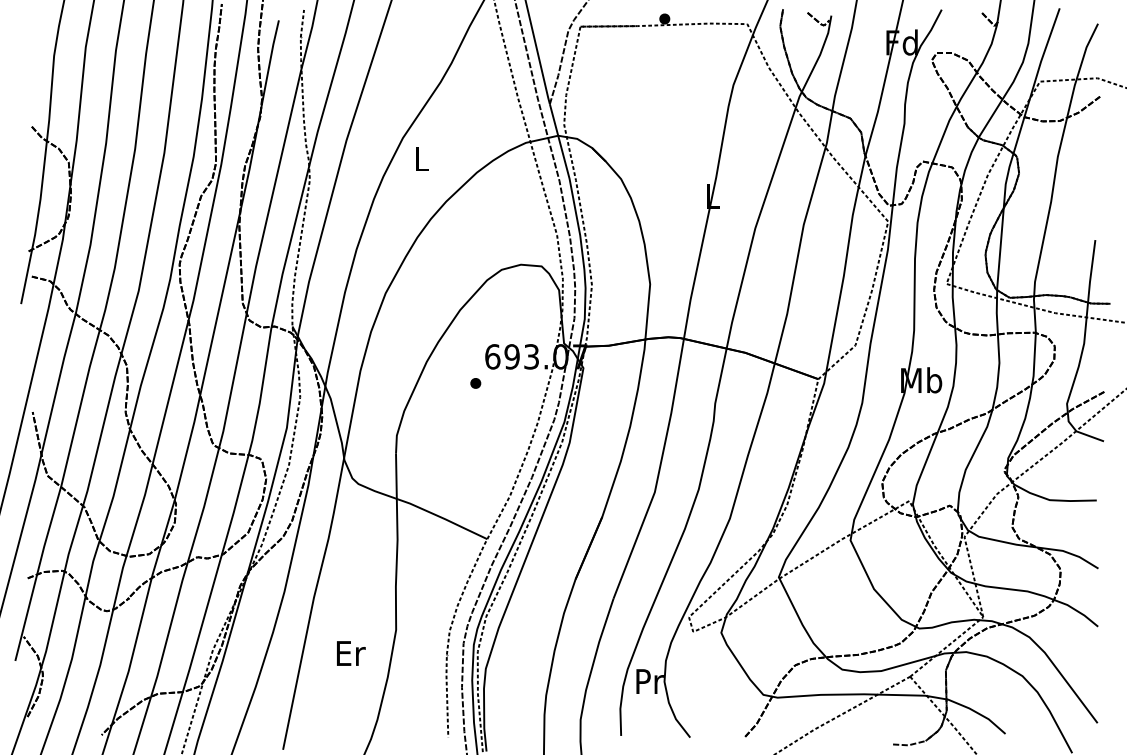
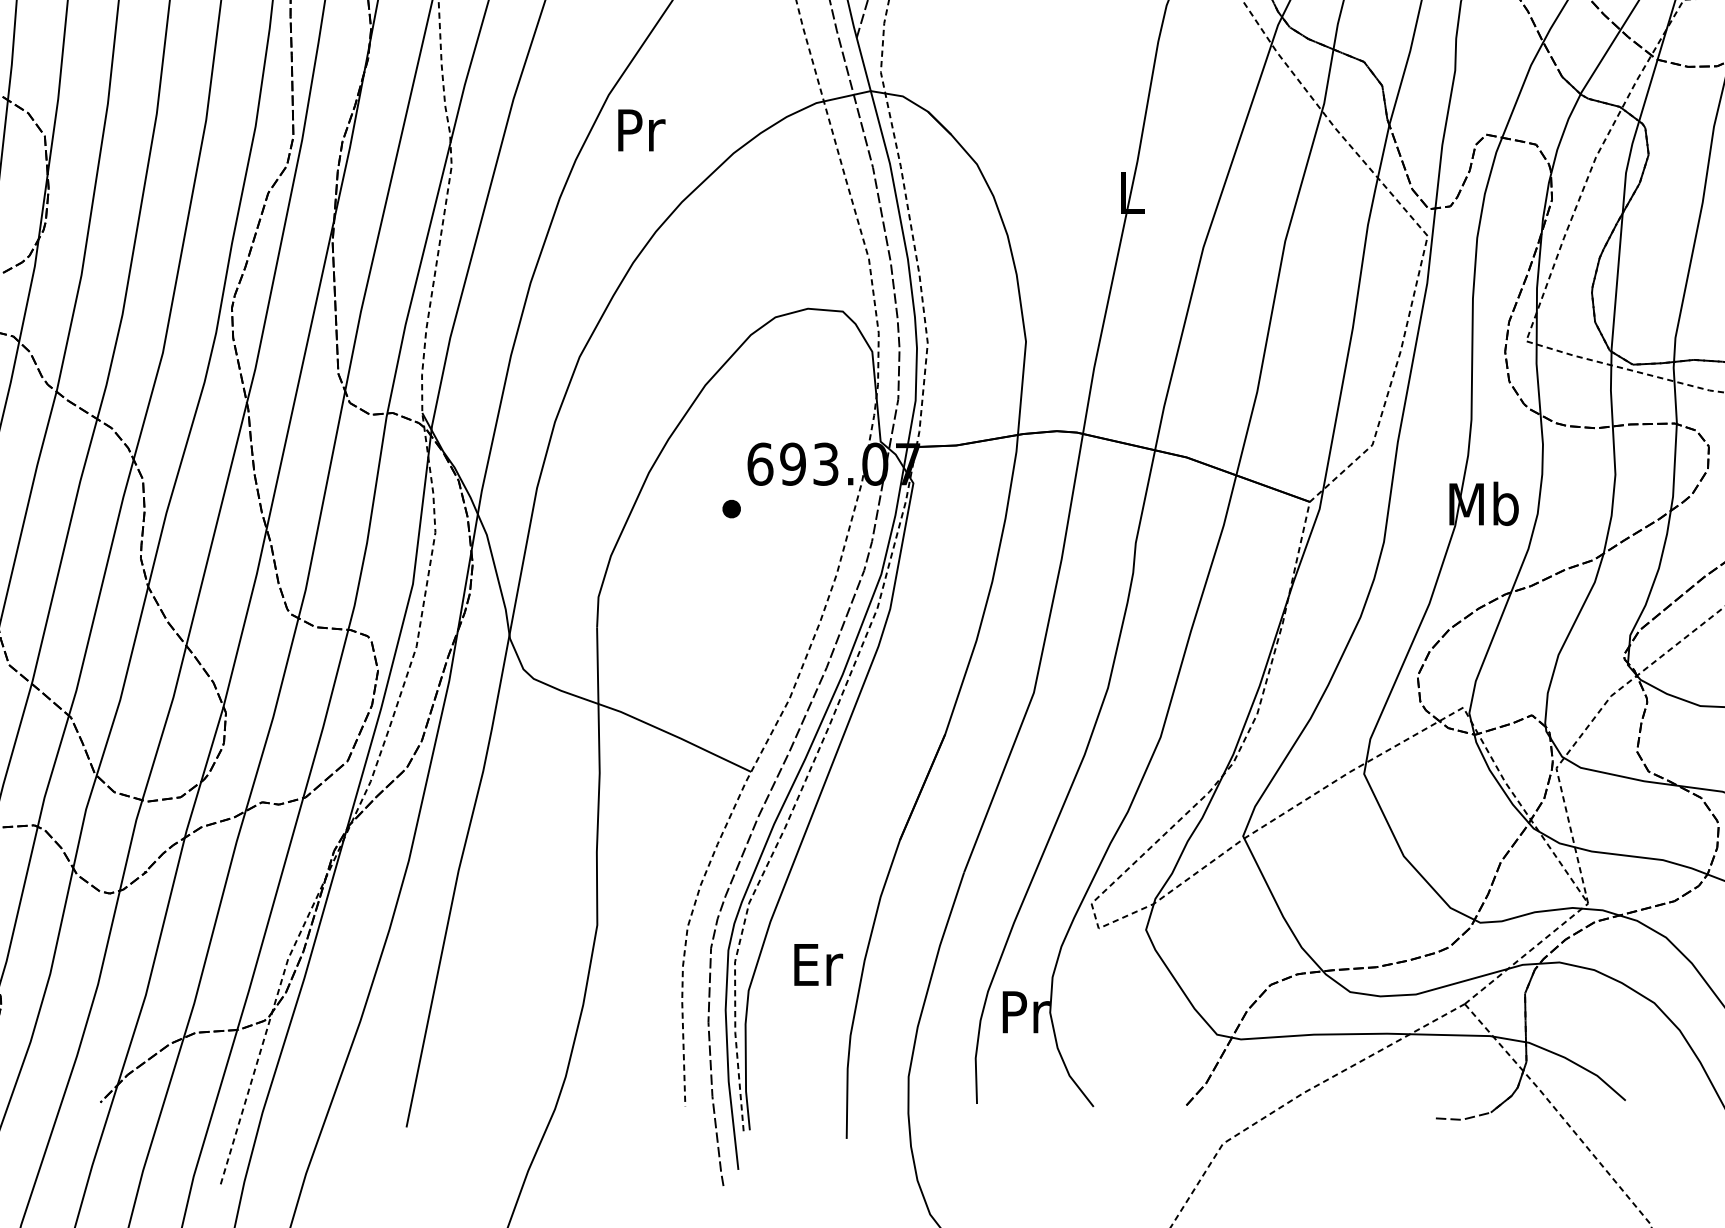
text: (422, 158) -> (641, 129), L -> Pr
text: (351, 653) -> (818, 964), moved

